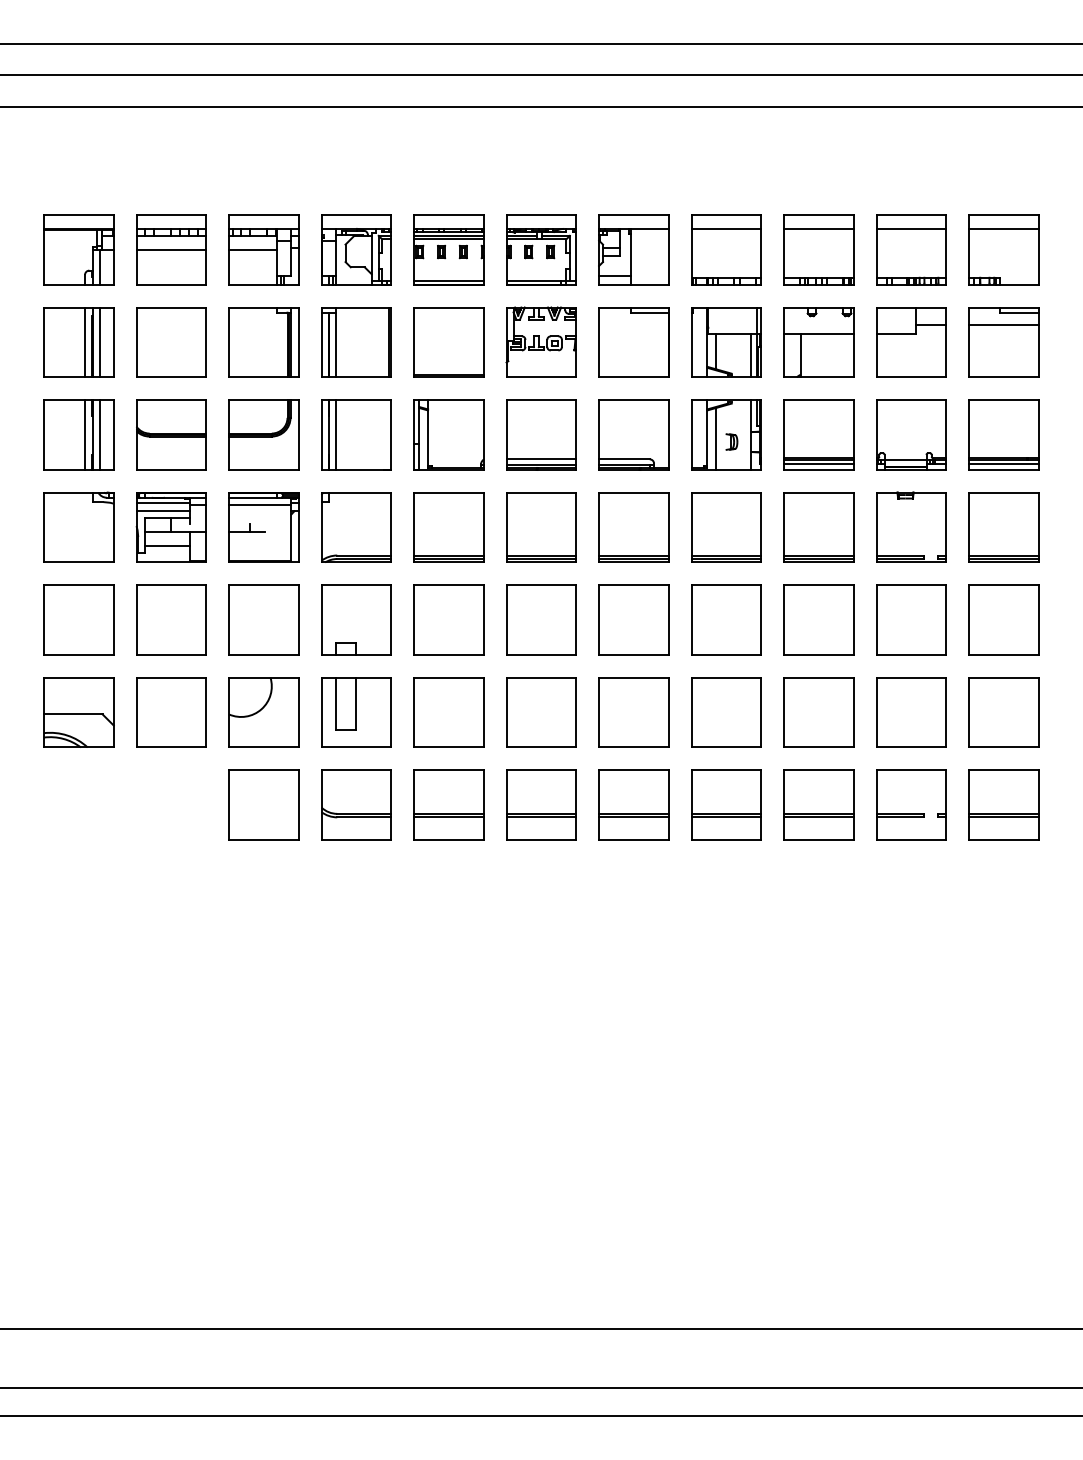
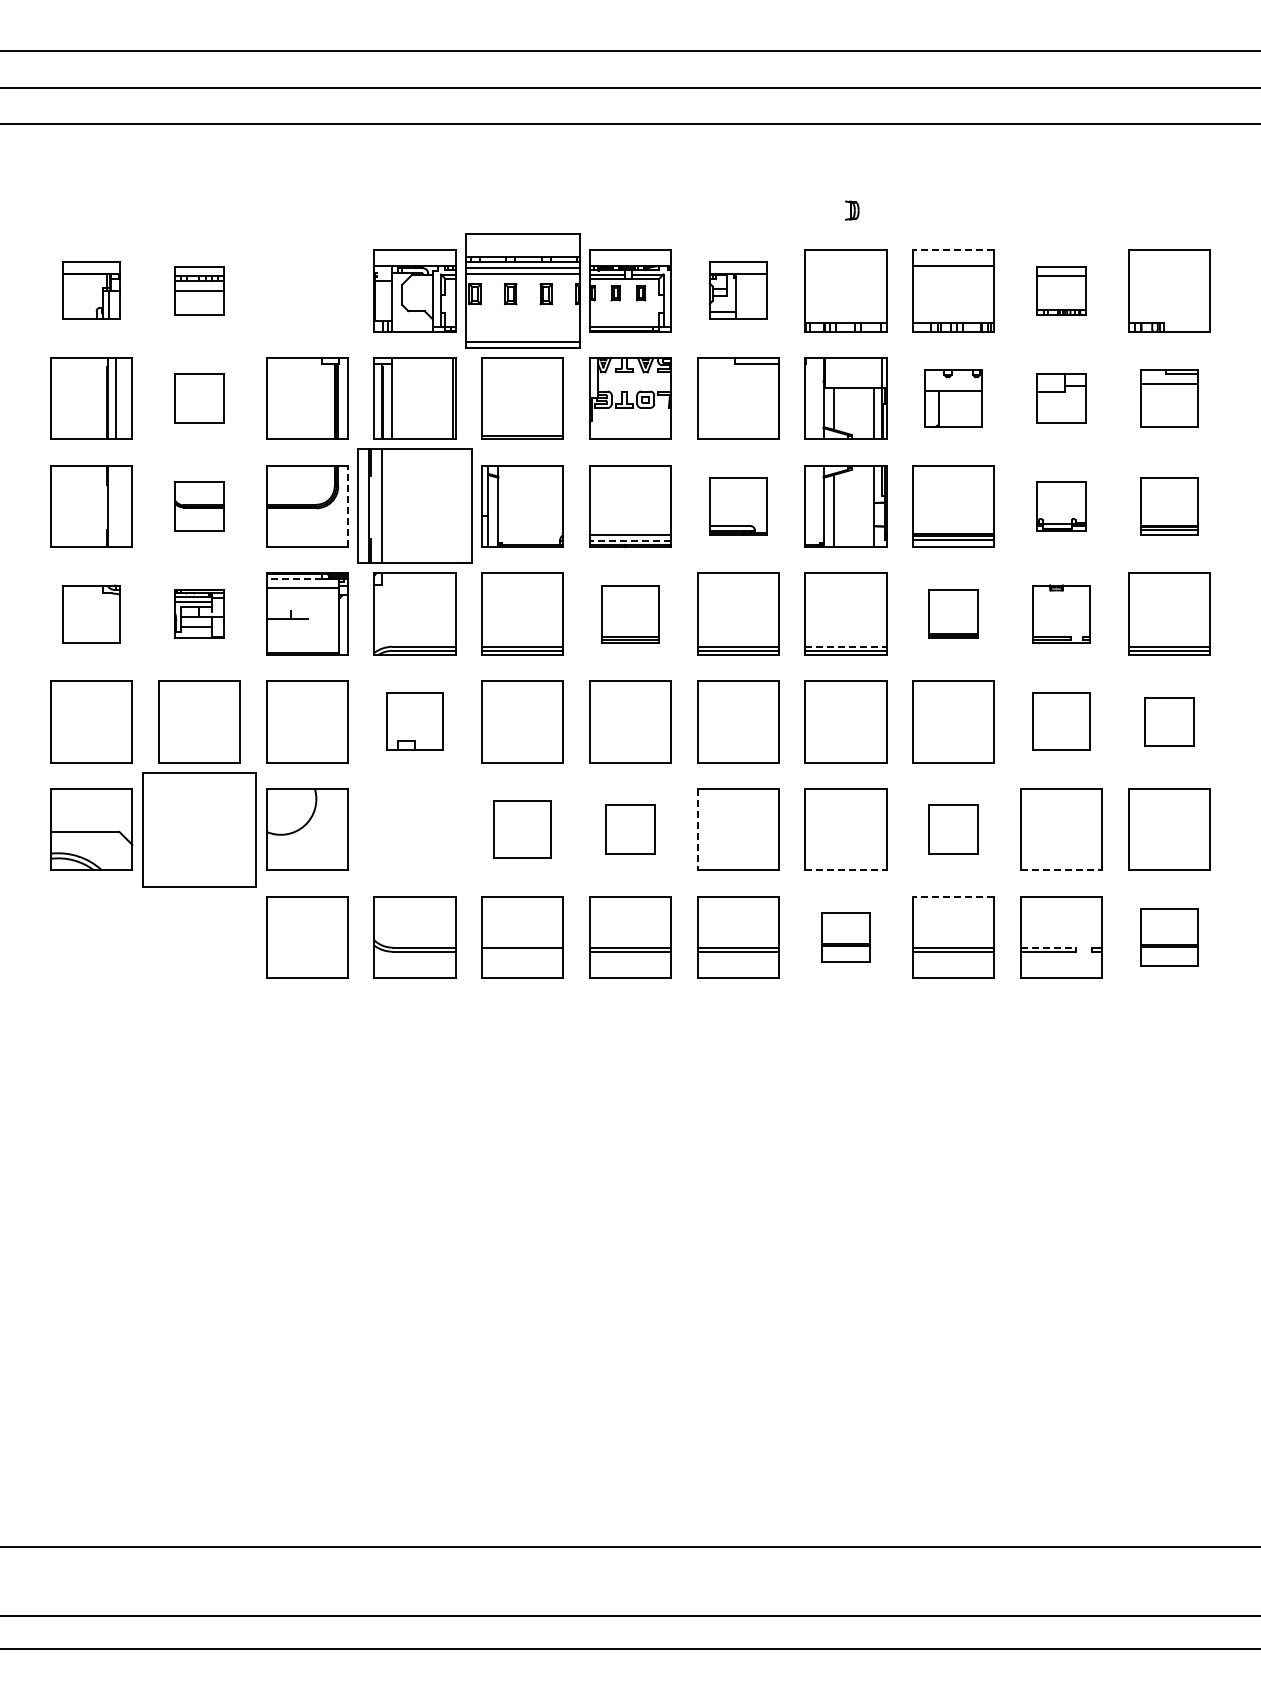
line: (818, 215) -> (953, 250), solid -> dashed
line: (726, 229) -> (845, 266), removed
line: (1003, 229) -> (1168, 266), removed
part: (78, 249) -> (91, 290), size x0.7
part: (171, 249) -> (199, 290), size x0.6
part: (264, 249) -> (307, 290), removed
part: (448, 249) -> (522, 290), size x1.4
part: (633, 249) -> (737, 290), size x0.7
part: (911, 249) -> (1061, 290), size x0.6
line: (84, 342) -> (98, 398), removed
part: (171, 342) -> (199, 398), size x0.6
part: (818, 342) -> (953, 398), size x0.7
part: (911, 342) -> (1061, 398), size x0.6
part: (1004, 342) -> (1169, 398), size x0.7
line: (84, 435) -> (98, 506), removed
line: (100, 435) -> (116, 506), removed
part: (171, 435) -> (199, 506), size x0.6
line: (298, 435) -> (347, 506), solid -> dashed
part: (356, 435) -> (414, 506), size x1.4
part: (634, 435) -> (738, 506), size x0.7
part: (911, 435) -> (1061, 506), size x0.6
part: (1004, 435) -> (1169, 506), size x0.7
part: (732, 441) -> (852, 210), moved
line: (541, 464) -> (630, 540), solid -> dashed
line: (253, 497) -> (294, 579), solid -> dashed
part: (78, 526) -> (91, 613), size x0.7
part: (171, 526) -> (199, 613), size x0.6
part: (541, 526) -> (630, 613), size x0.7
part: (818, 526) -> (953, 613), size x0.6
part: (911, 526) -> (1061, 613), size x0.7
line: (726, 555) -> (846, 646), solid -> dashed
part: (356, 619) -> (414, 721), size x0.7
part: (911, 619) -> (1061, 721), size x0.7
part: (1004, 619) -> (1169, 721), size x0.6
part: (171, 712) -> (199, 829), size x1.4
part: (356, 712) -> (414, 829), removed
part: (448, 712) -> (522, 829), size x0.7
part: (541, 712) -> (630, 829), size x0.6
line: (599, 712) -> (697, 829), solid -> dashed
part: (818, 712) -> (953, 829), size x0.6
line: (726, 747) -> (846, 870), solid -> dashed
line: (911, 747) -> (1061, 870), solid -> dashed
line: (818, 769) -> (953, 896), solid -> dashed
part: (726, 805) -> (845, 937), size x0.6
part: (1004, 805) -> (1169, 937), size x0.7
line: (900, 813) -> (1048, 947), solid -> dashed
line: (448, 817) -> (522, 951), removed

